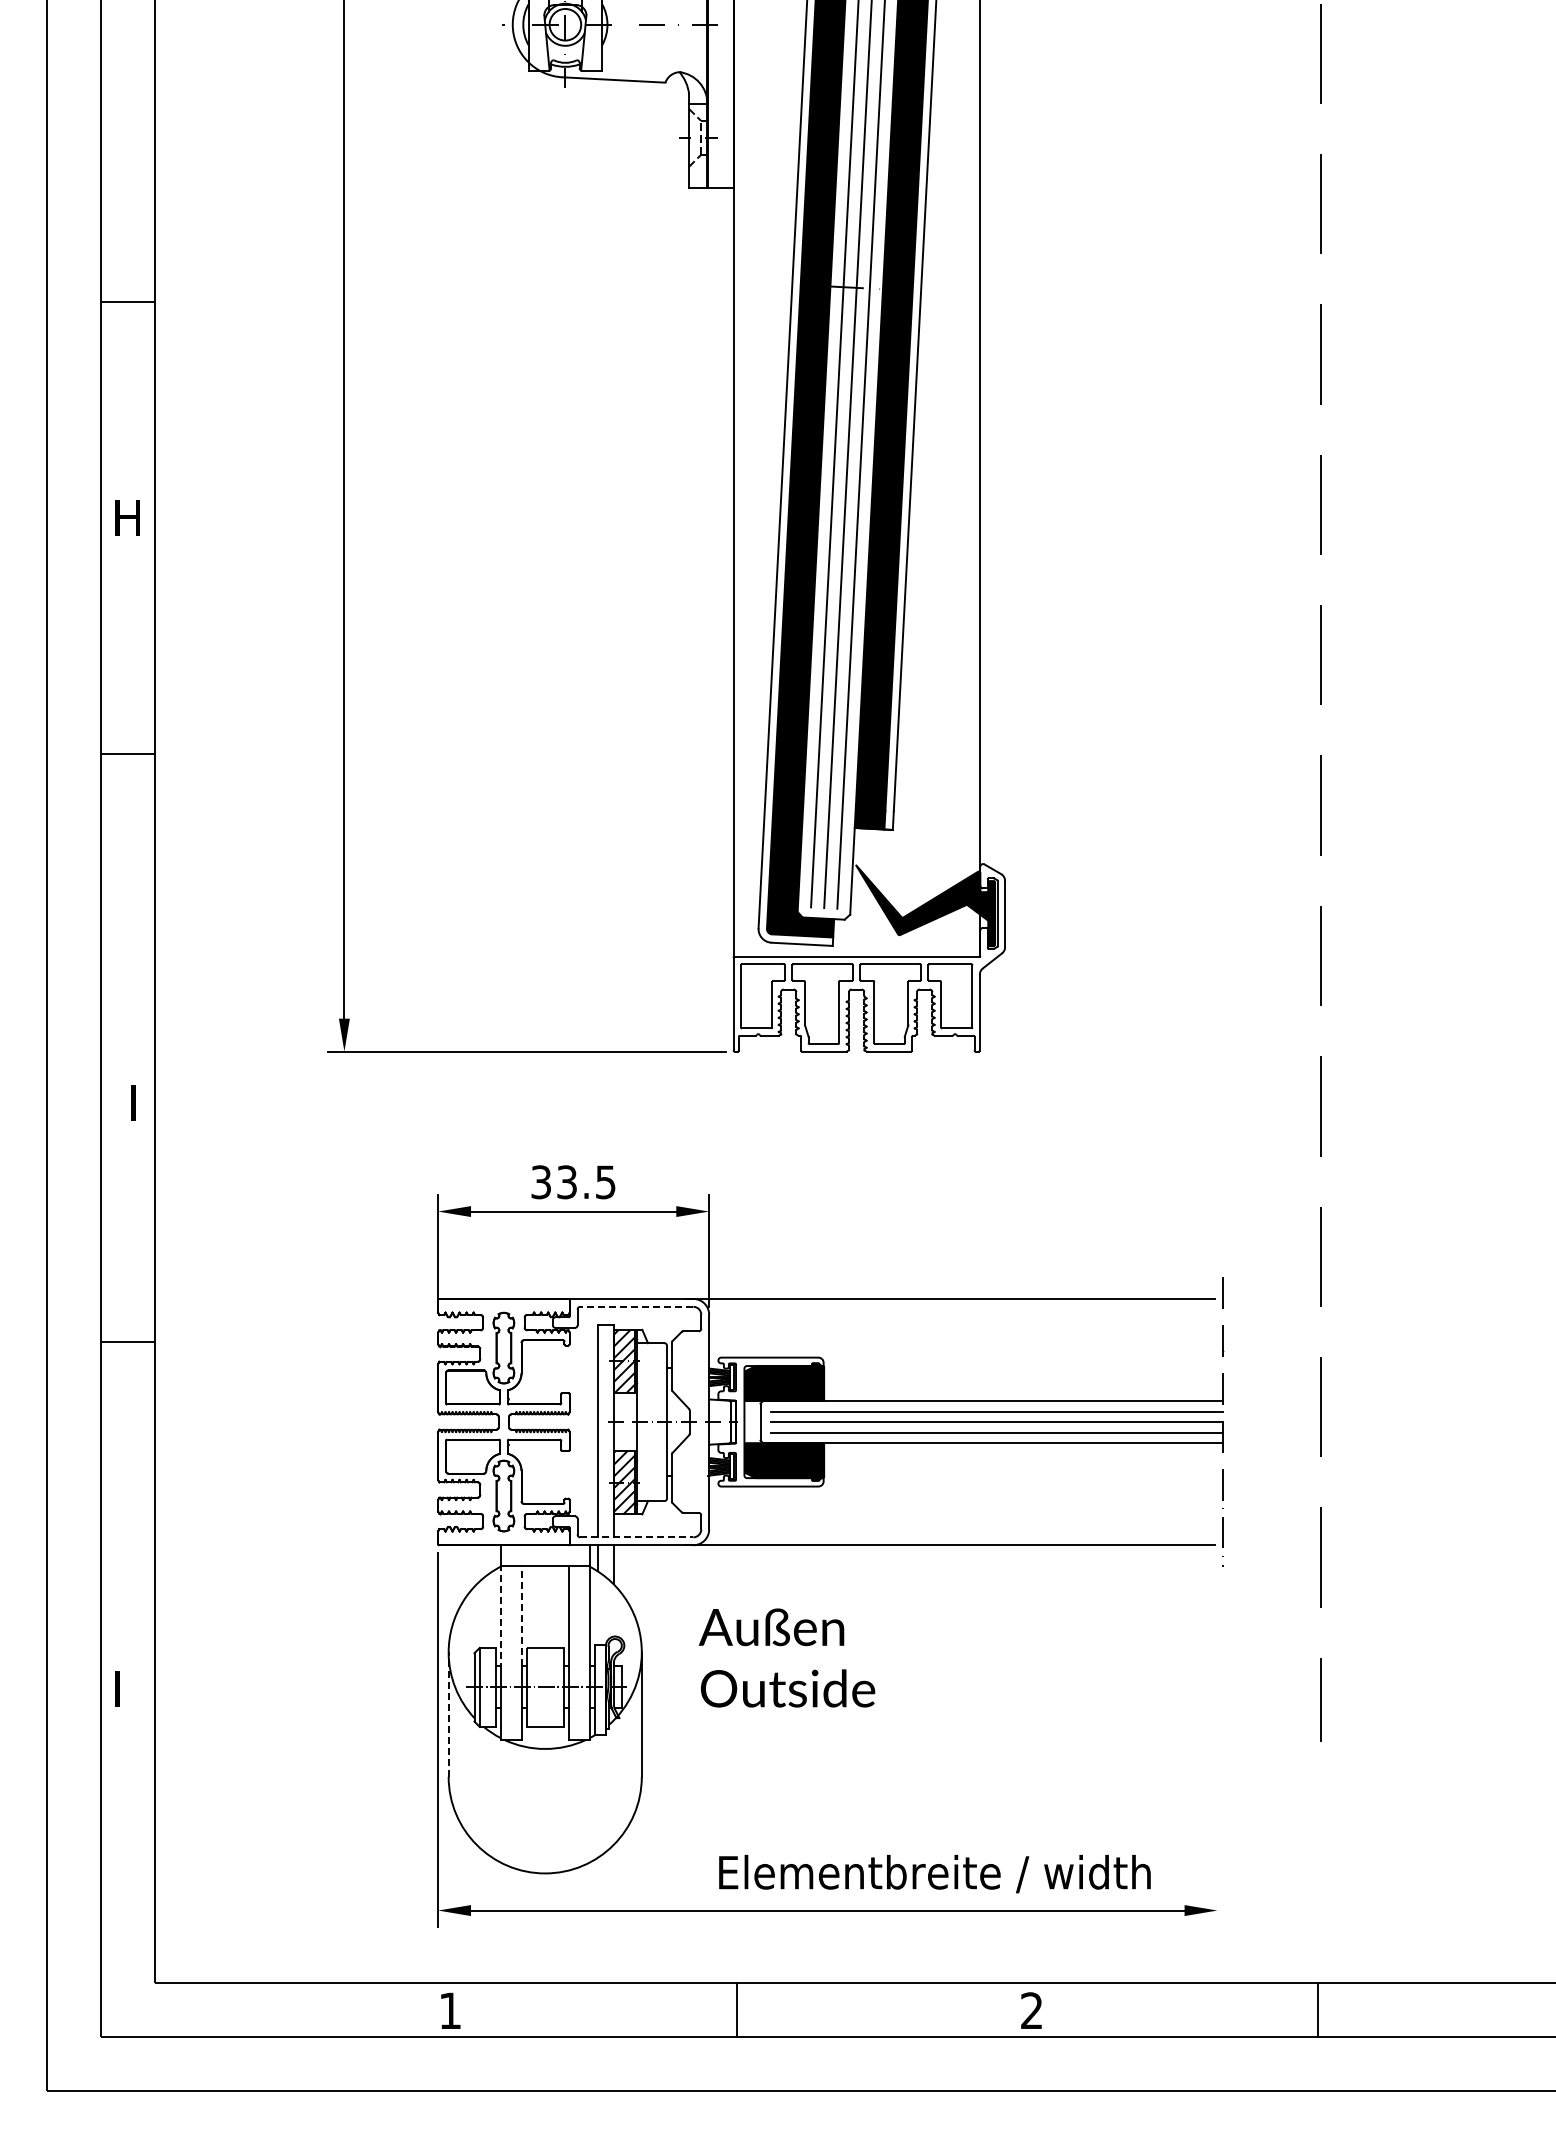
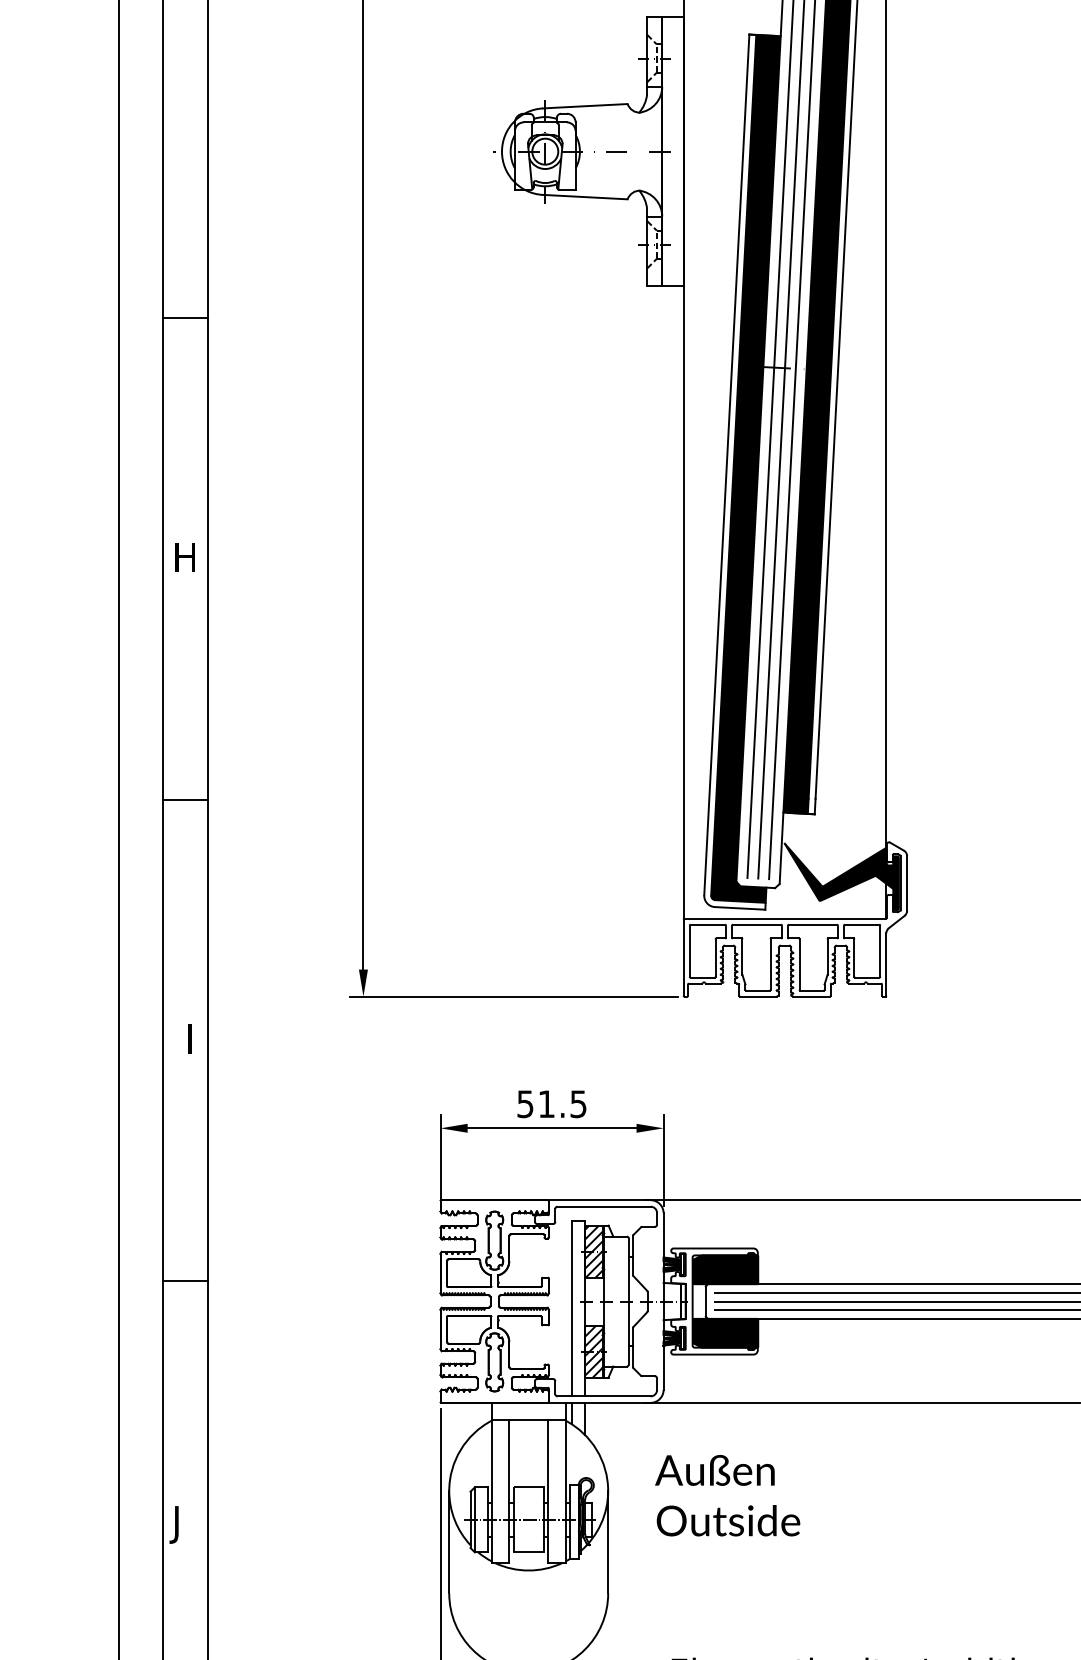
line: (127, 301) -> (184, 317), moved
line: (127, 754) -> (184, 799), moved
text: (554, 1182) -> (536, 1104), 33.5 -> 51.5
line: (636, 1306) -> (603, 1206), dashed -> solid
line: (127, 1341) -> (184, 1281), moved
line: (636, 1537) -> (603, 1396), dashed -> solid
line: (500, 1615) -> (491, 1460), dashed -> solid
line: (521, 1616) -> (509, 1461), dashed -> solid
text: (113, 1693) -> (173, 1524), I -> J
line: (448, 1714) -> (449, 1542), dashed -> solid

